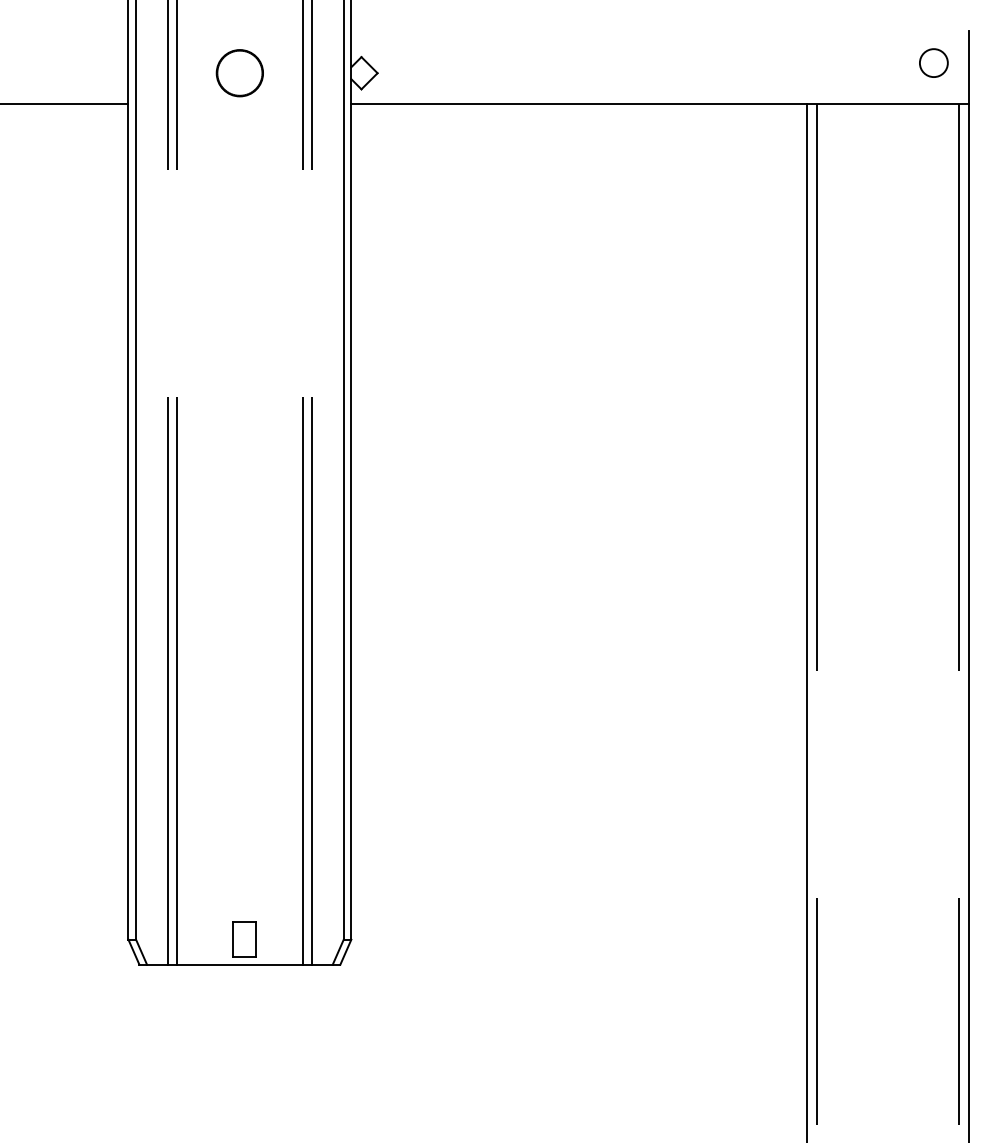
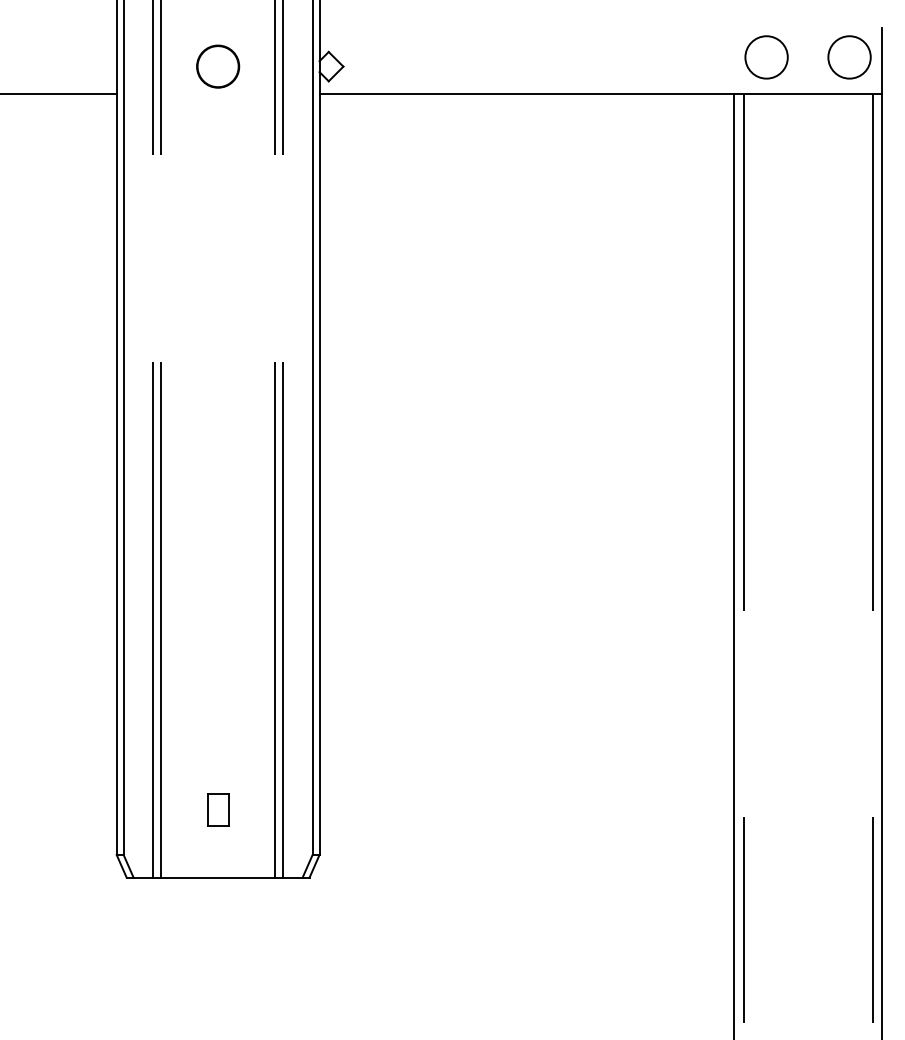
circle: (842, 63) -> (766, 57), added
circle: (933, 63) -> (849, 57), size x1.67
part: (244, 939) -> (218, 809), moved

